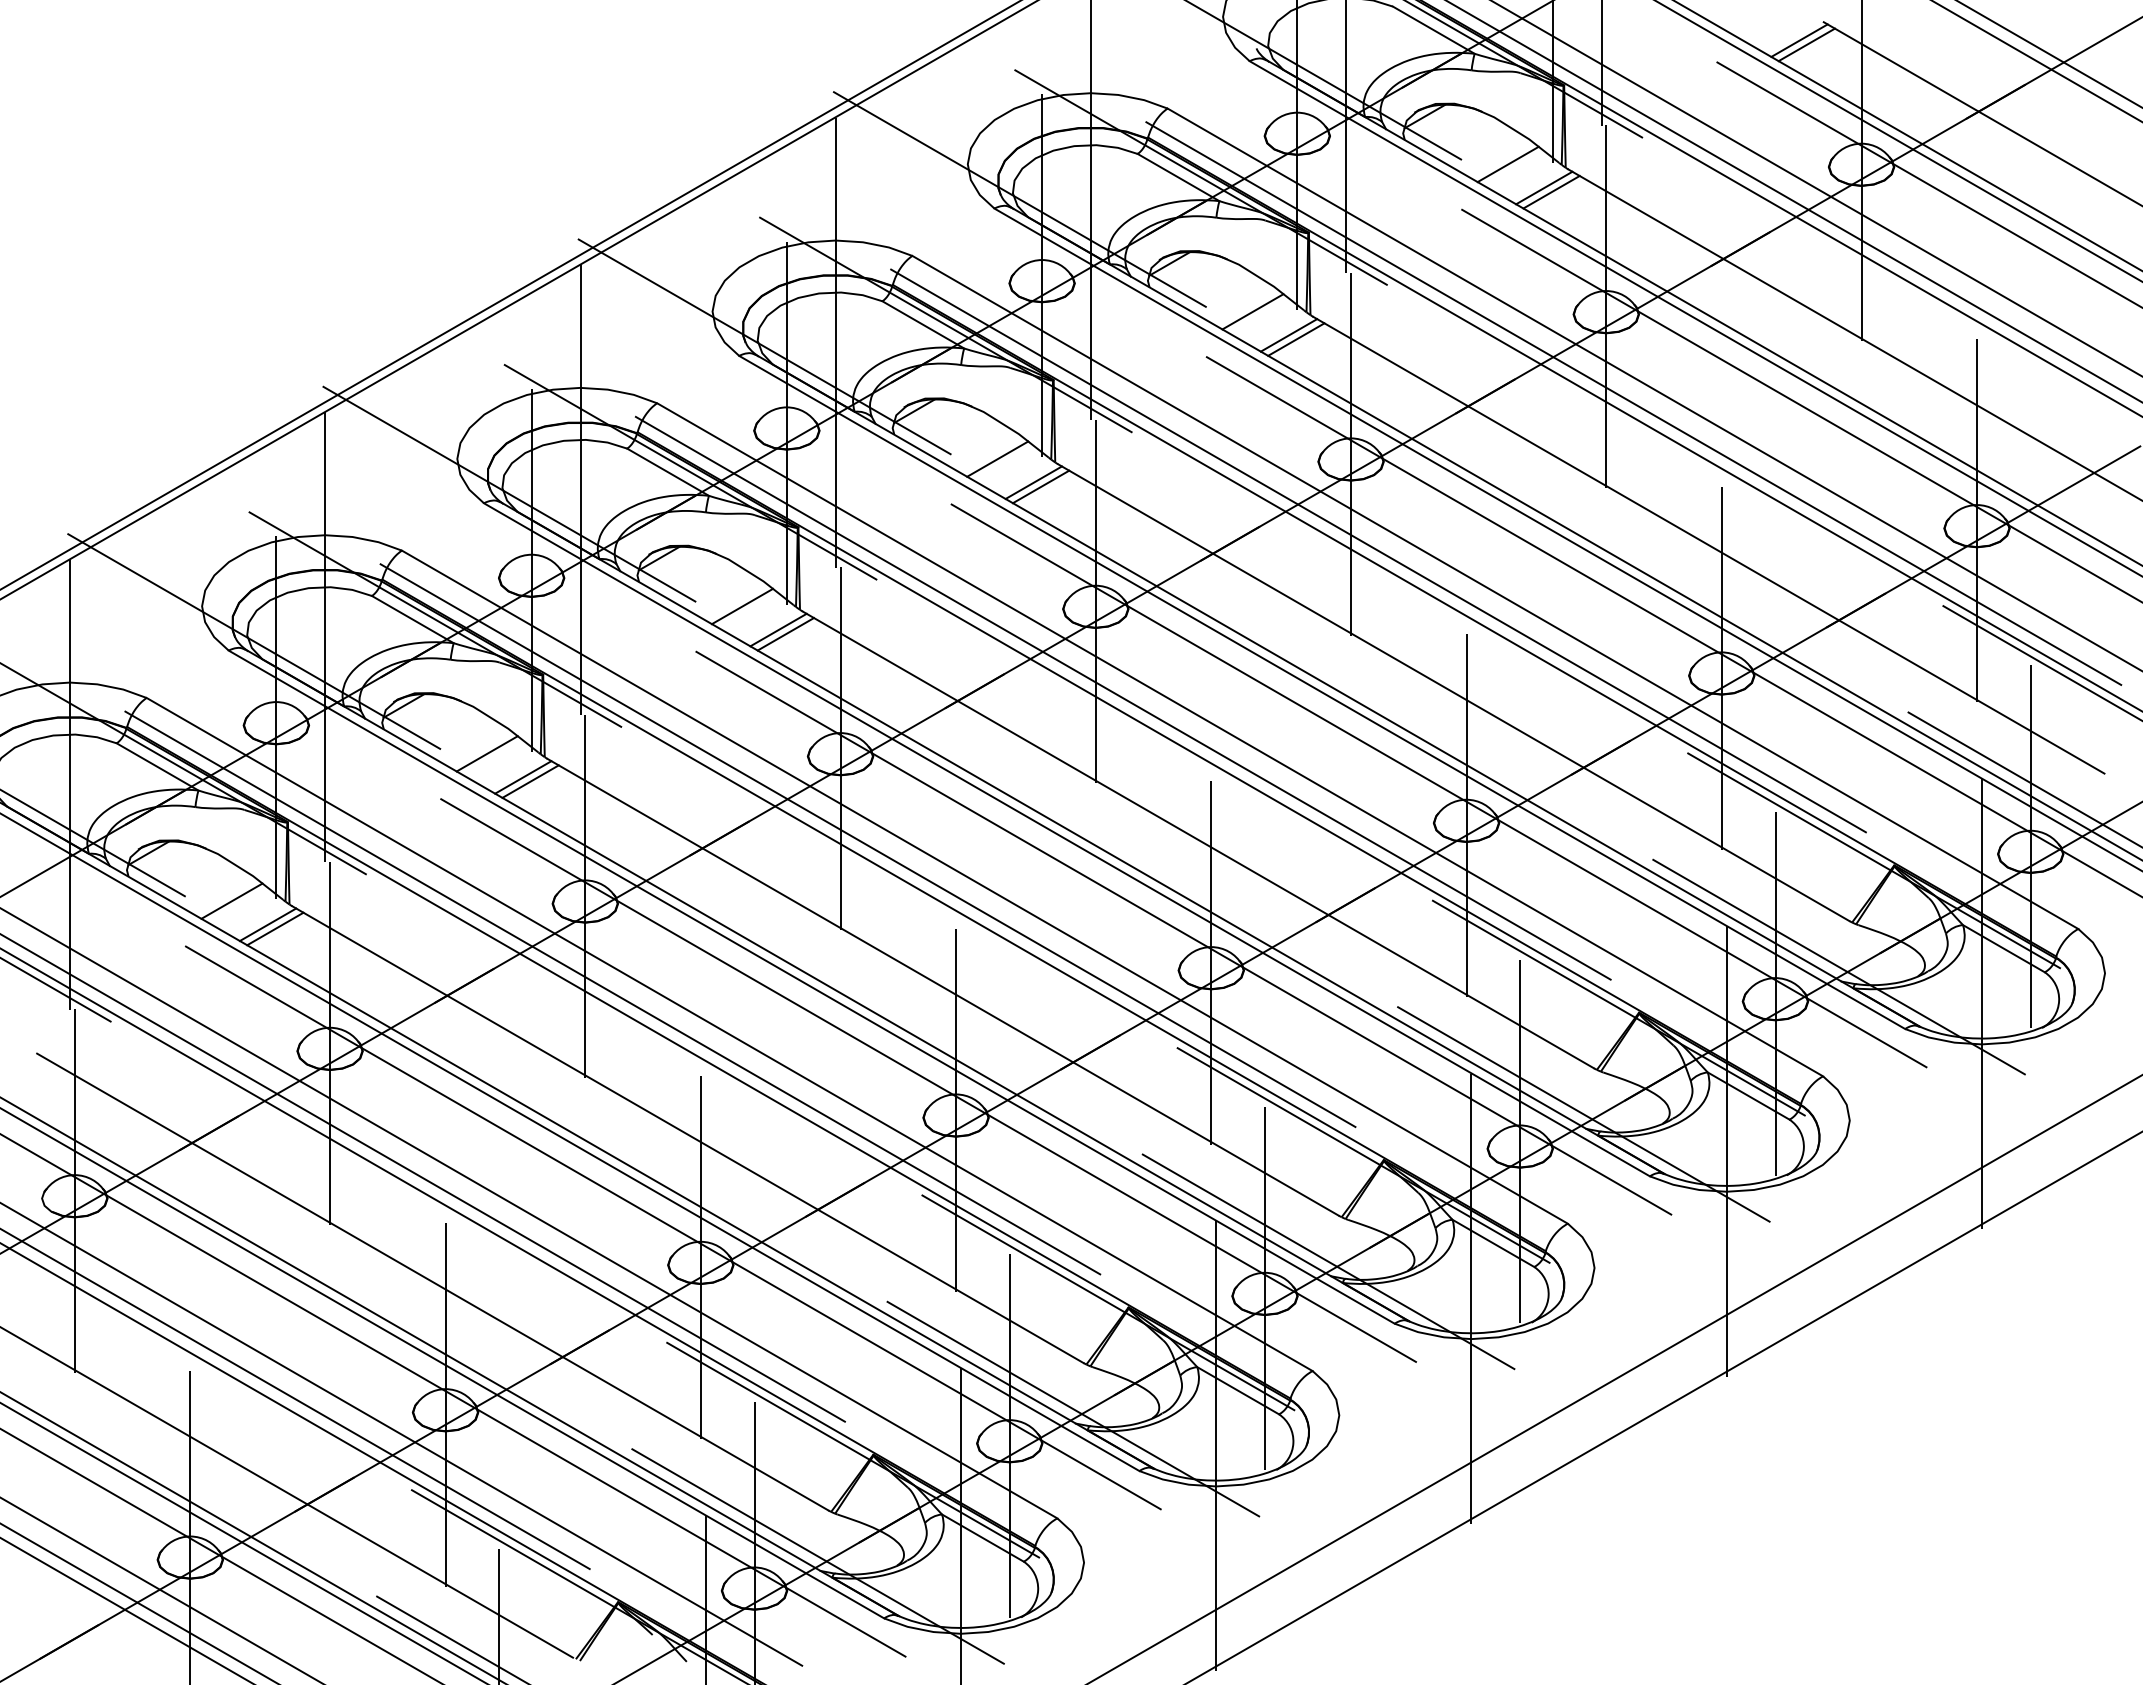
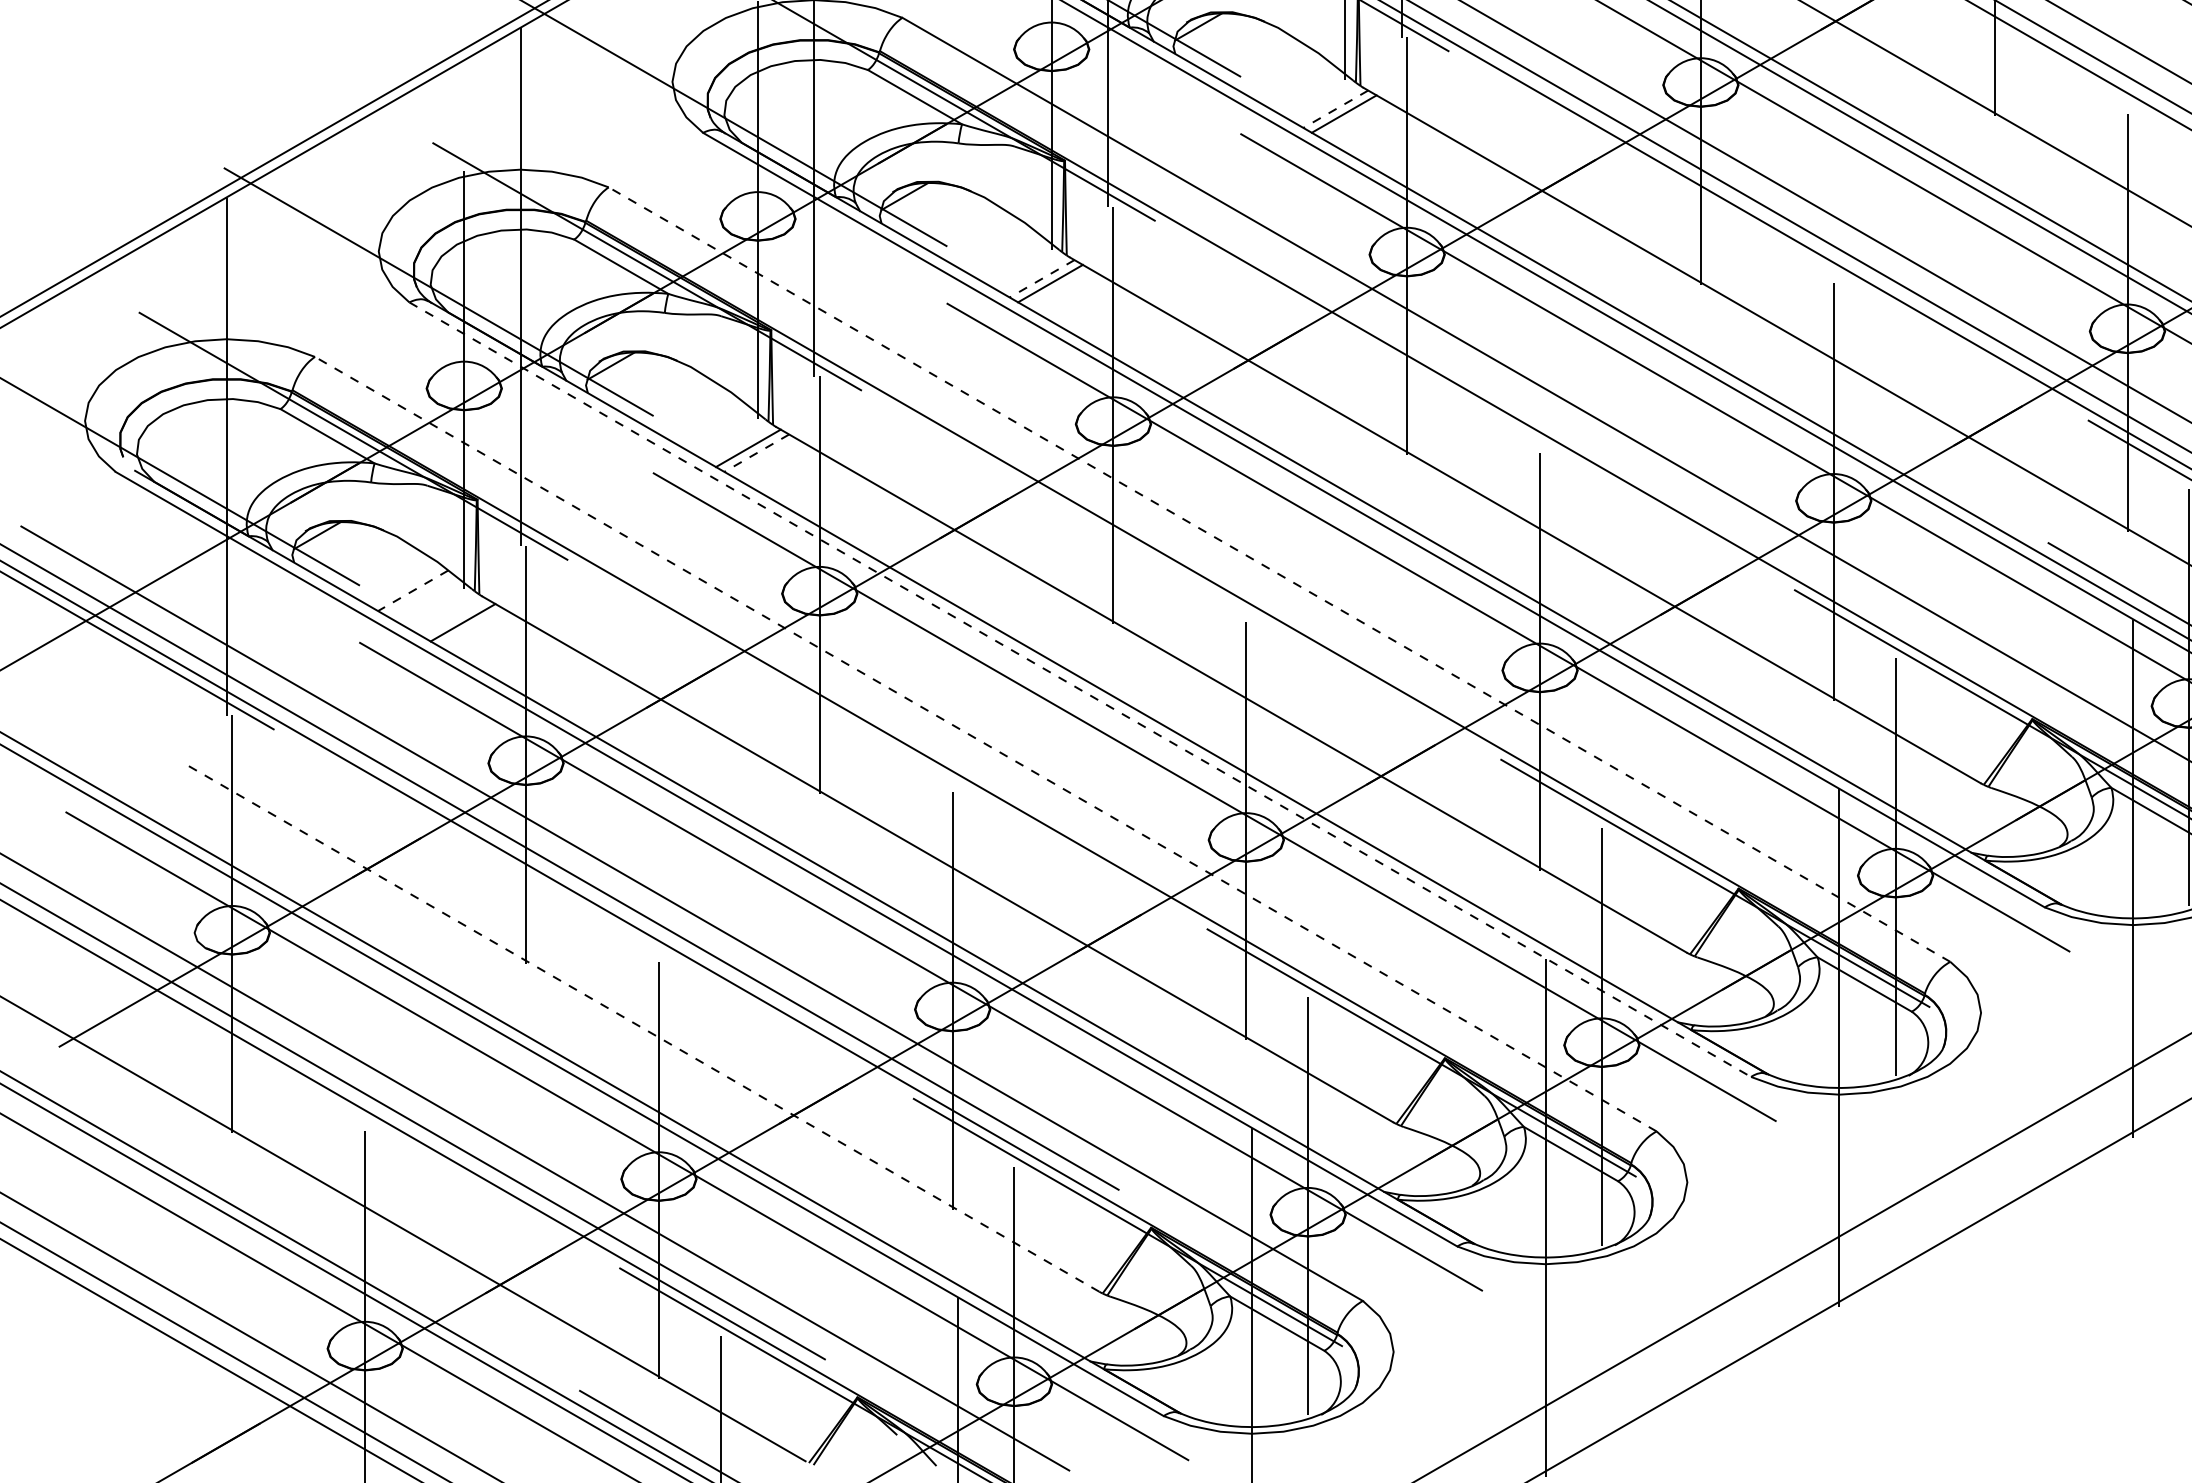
line: (997, 458) -> (1294, 81), removed
line: (1033, 482) -> (1335, 108), solid -> dashed
line: (742, 606) -> (1000, 251), removed
line: (778, 630) -> (1042, 279), solid -> dashed
line: (1123, 698) -> (1439, 357), removed
line: (486, 753) -> (706, 420), removed
line: (530, 781) -> (756, 453), solid -> dashed
line: (867, 845) -> (1144, 526), removed
line: (984, 886) -> (1279, 573), solid -> dashed
line: (231, 901) -> (412, 591), solid -> dashed
line: (267, 924) -> (454, 617), removed
line: (812, 987) -> (1081, 690), solid -> dashed
line: (612, 992) -> (851, 695), removed
line: (729, 1034) -> (985, 744), solid -> dashed
line: (1583, 1114) -> (1968, 836), removed
line: (1328, 1261) -> (1674, 1005), removed
line: (432, 1281) -> (643, 1028), solid -> dashed
line: (1072, 1408) -> (1380, 1174), removed
line: (817, 1556) -> (1086, 1344), removed

